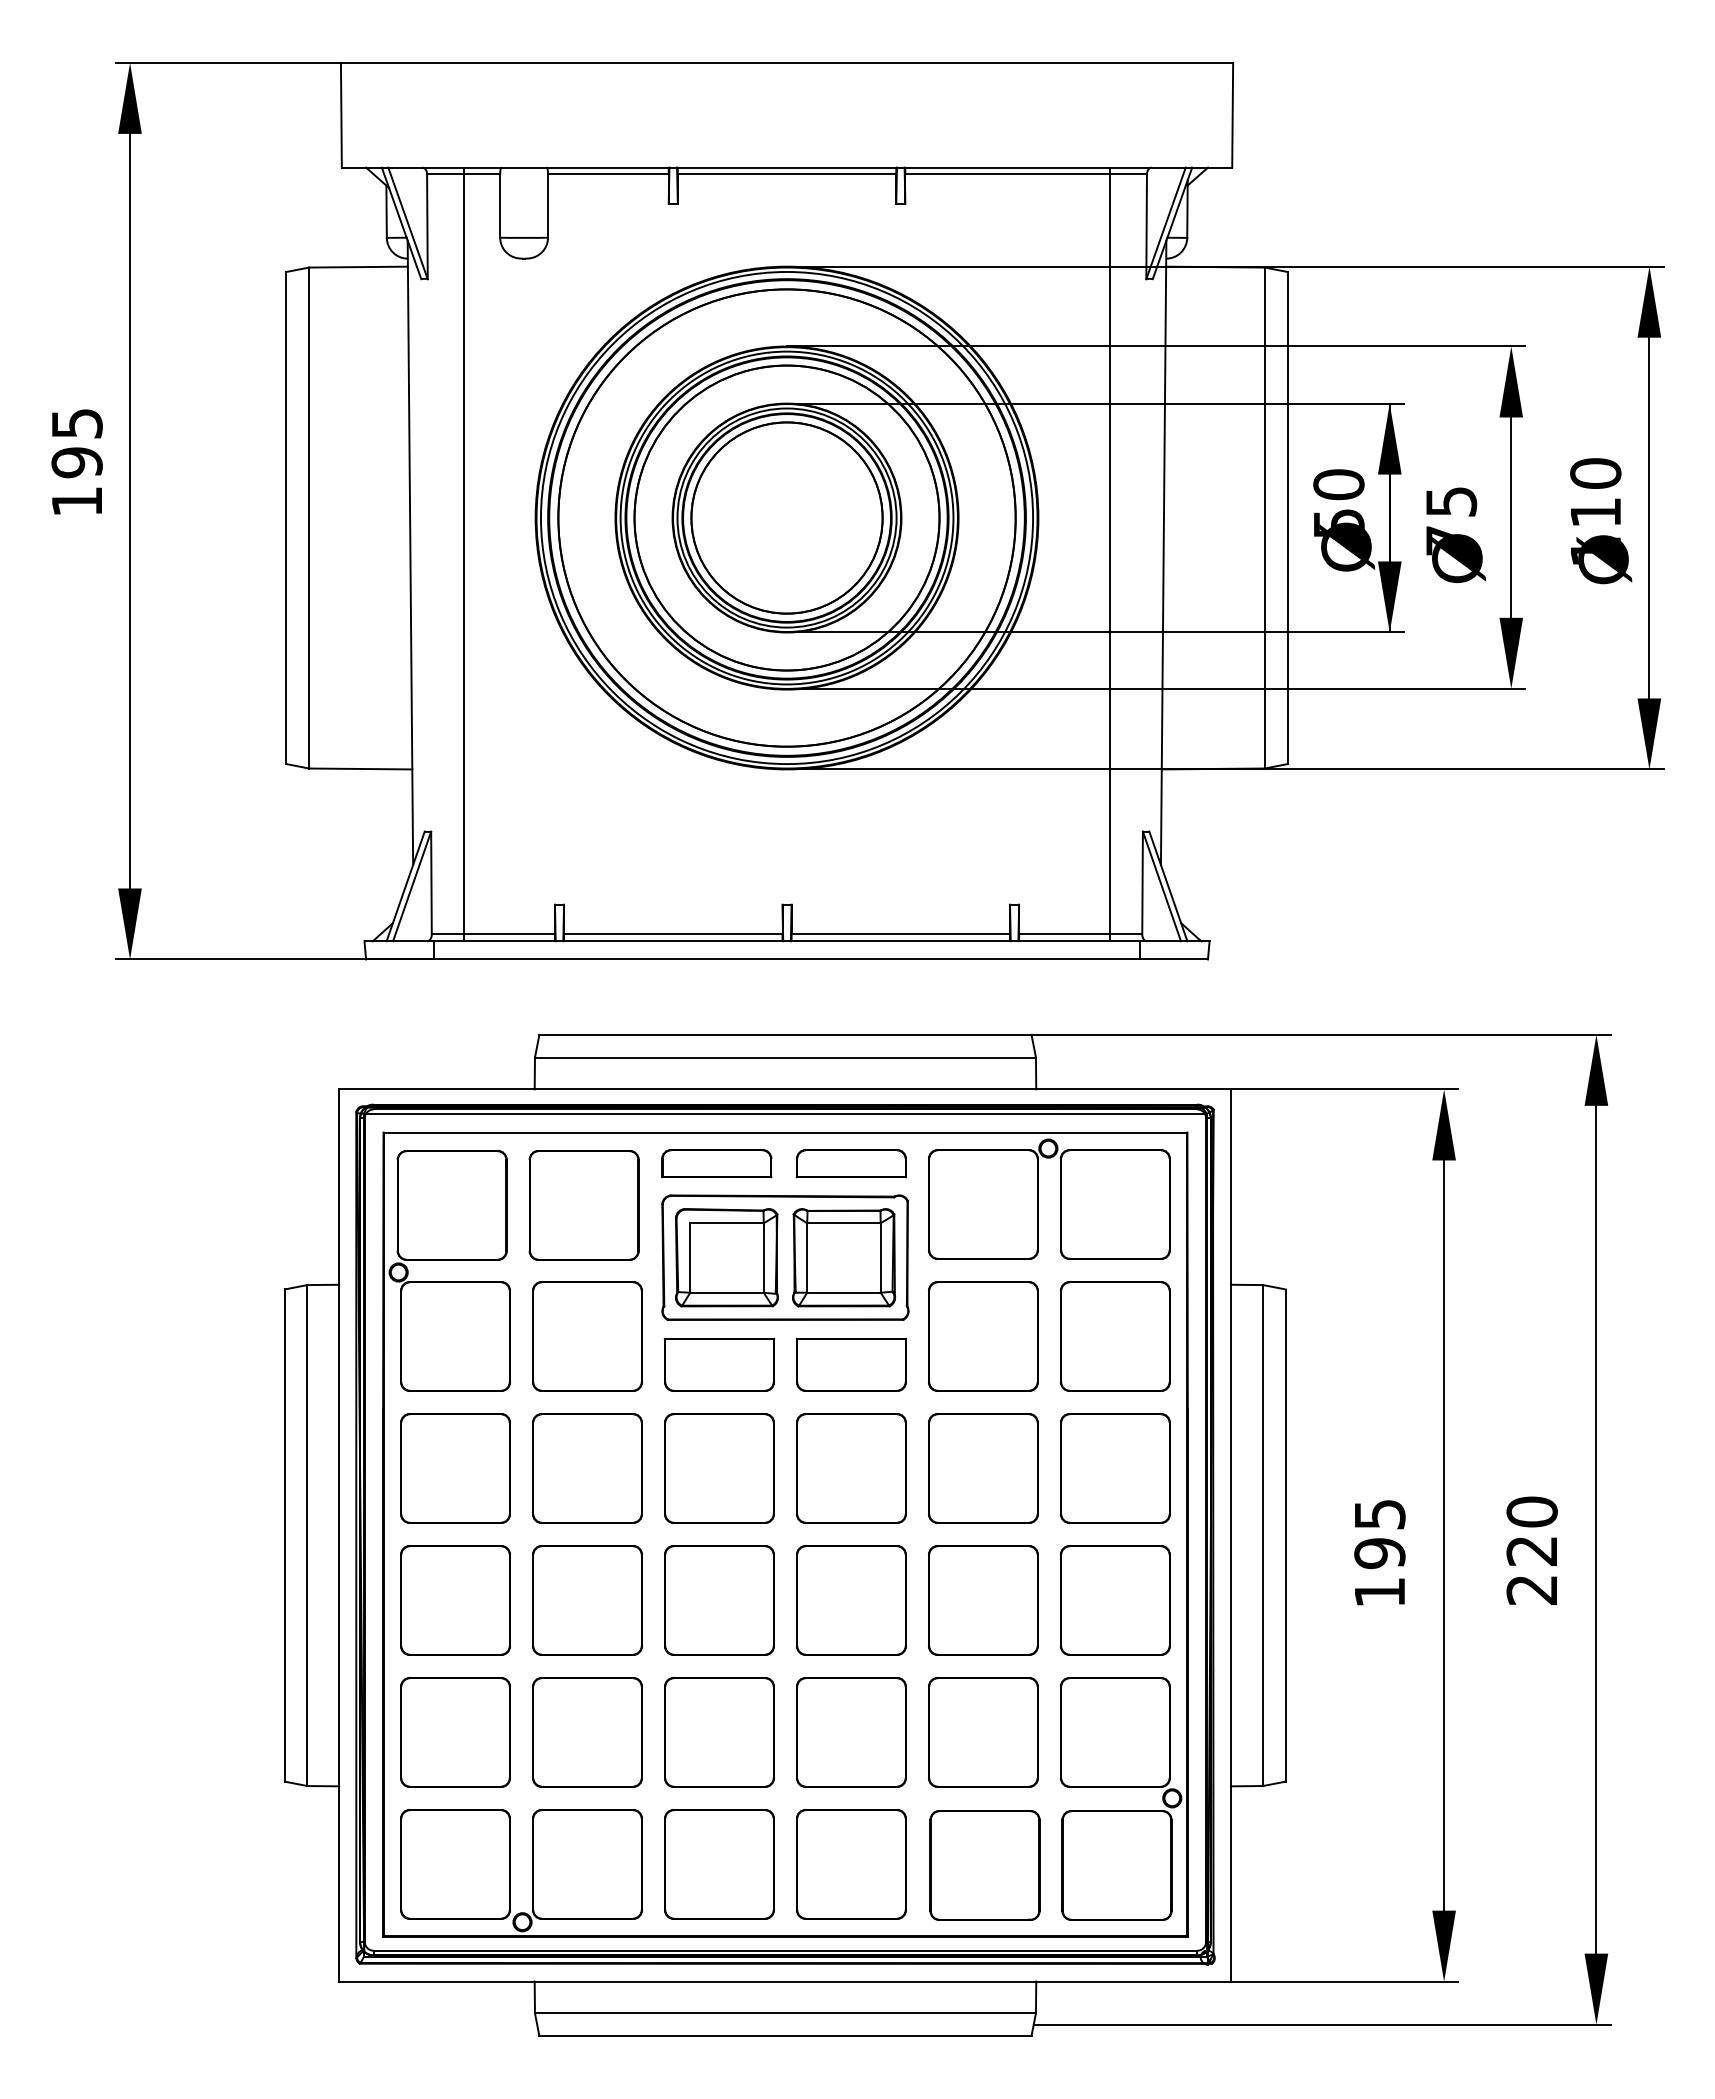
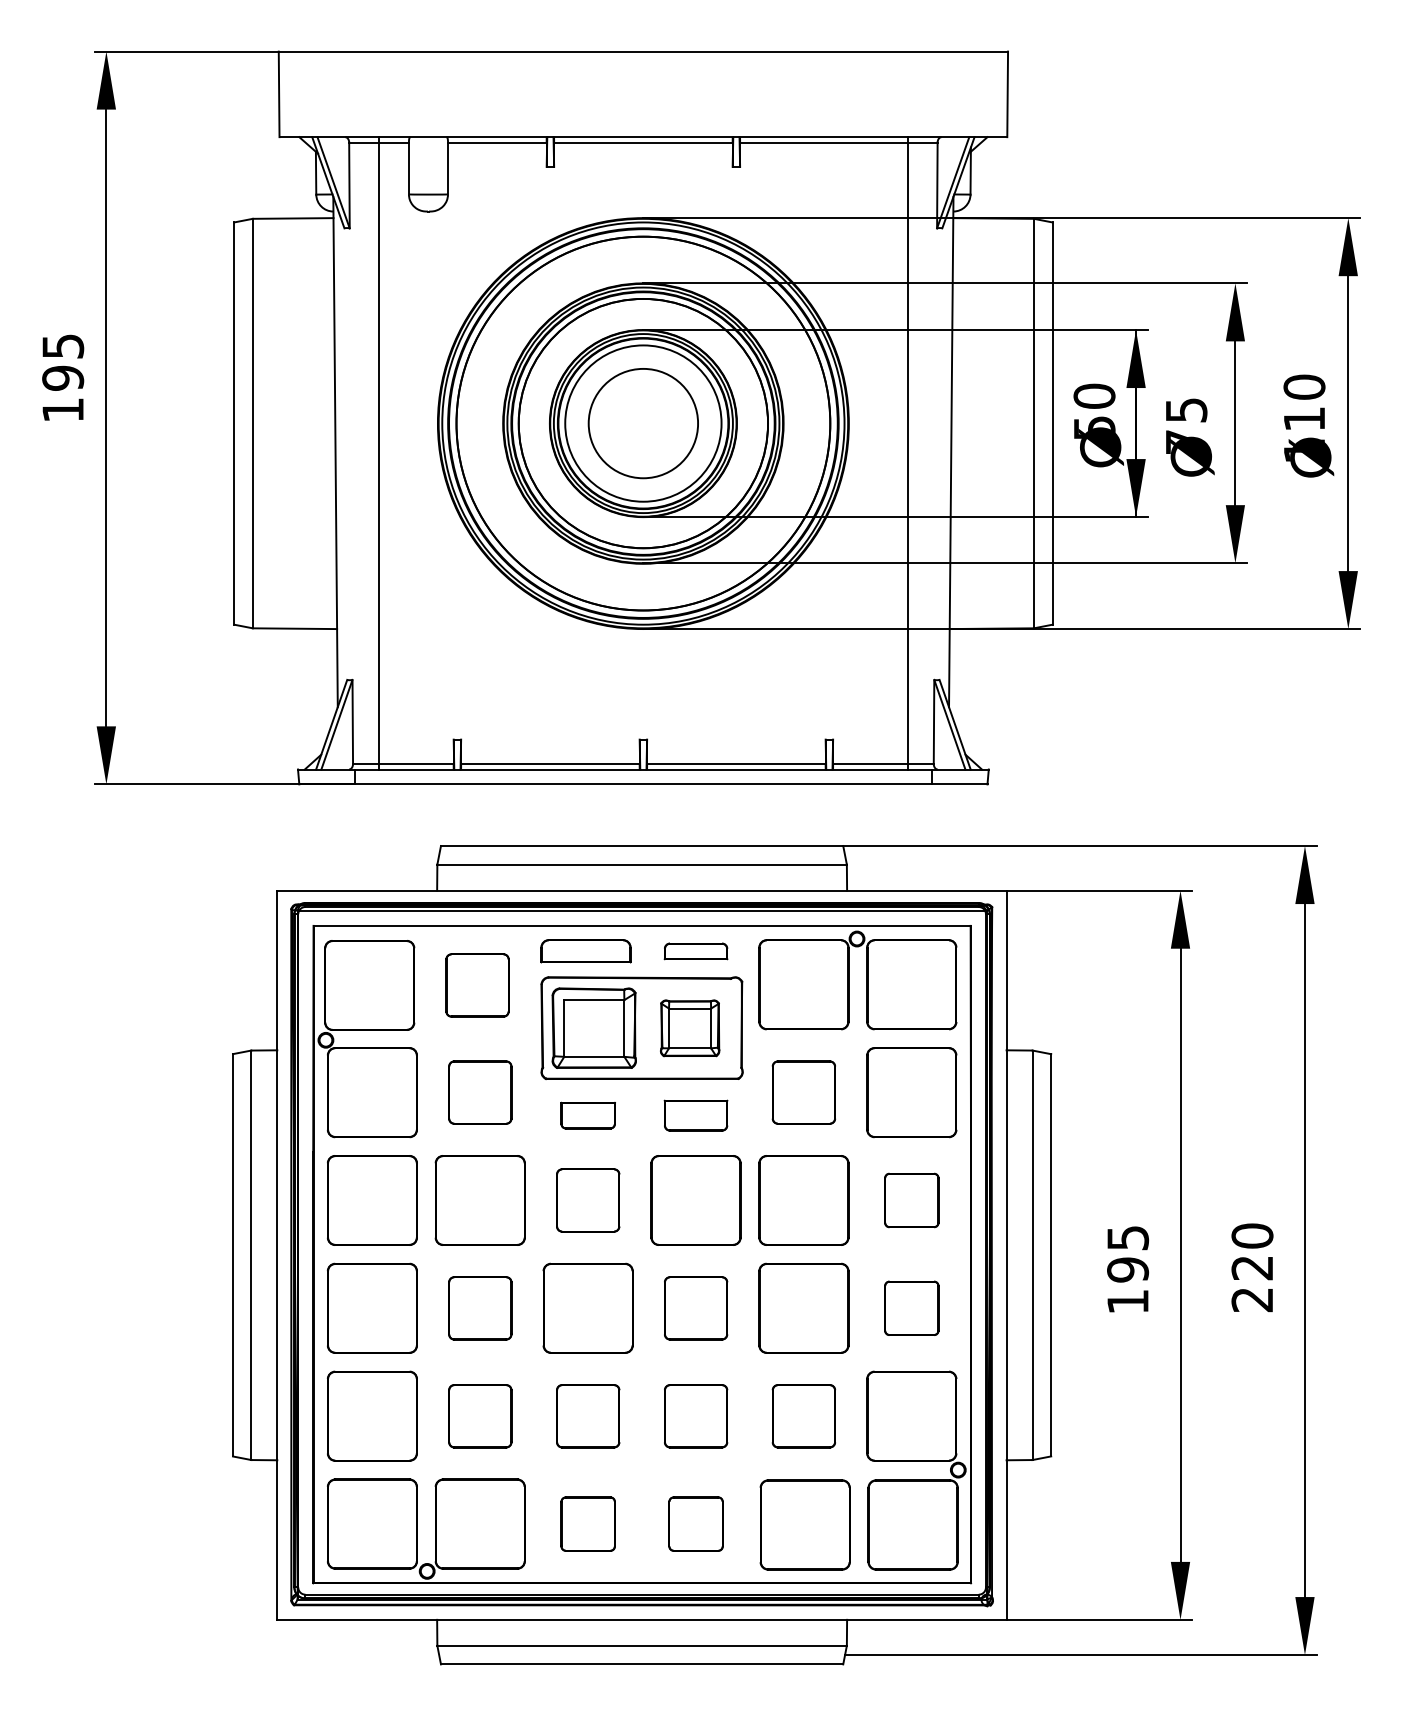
circle: (786, 517) -> (642, 423), size x0.7
part: (851, 1163) -> (696, 951), size x0.7
part: (583, 1205) -> (477, 985), size x0.7
part: (844, 1257) -> (690, 1028), size x0.7
part: (587, 1336) -> (480, 1092), size x0.7
part: (983, 1336) -> (803, 1092), size x0.7
part: (719, 1364) -> (588, 1115), size x0.6
part: (851, 1364) -> (696, 1115), size x0.7
part: (719, 1468) -> (588, 1200), size x0.7
part: (1115, 1468) -> (911, 1200), size x0.6
part: (587, 1600) -> (480, 1308), size x0.7
part: (851, 1600) -> (696, 1308), size x0.7
part: (1115, 1600) -> (911, 1308), size x0.6
part: (587, 1732) -> (480, 1416), size x0.7
part: (719, 1732) -> (588, 1416), size x0.7
part: (851, 1732) -> (696, 1416), size x0.7
part: (983, 1732) -> (803, 1416), size x0.7
part: (719, 1864) -> (588, 1524), size x0.6
part: (851, 1864) -> (696, 1524), size x0.6

